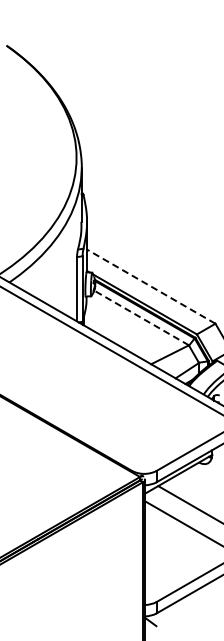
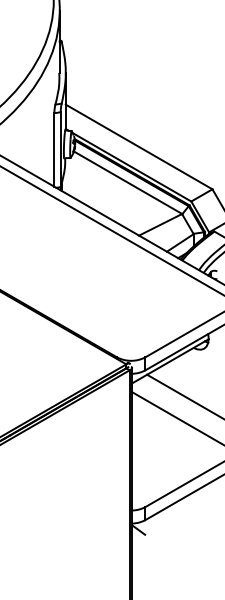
line: (150, 286) -> (138, 146), dashed -> solid
line: (141, 317) -> (127, 182), dashed -> solid

